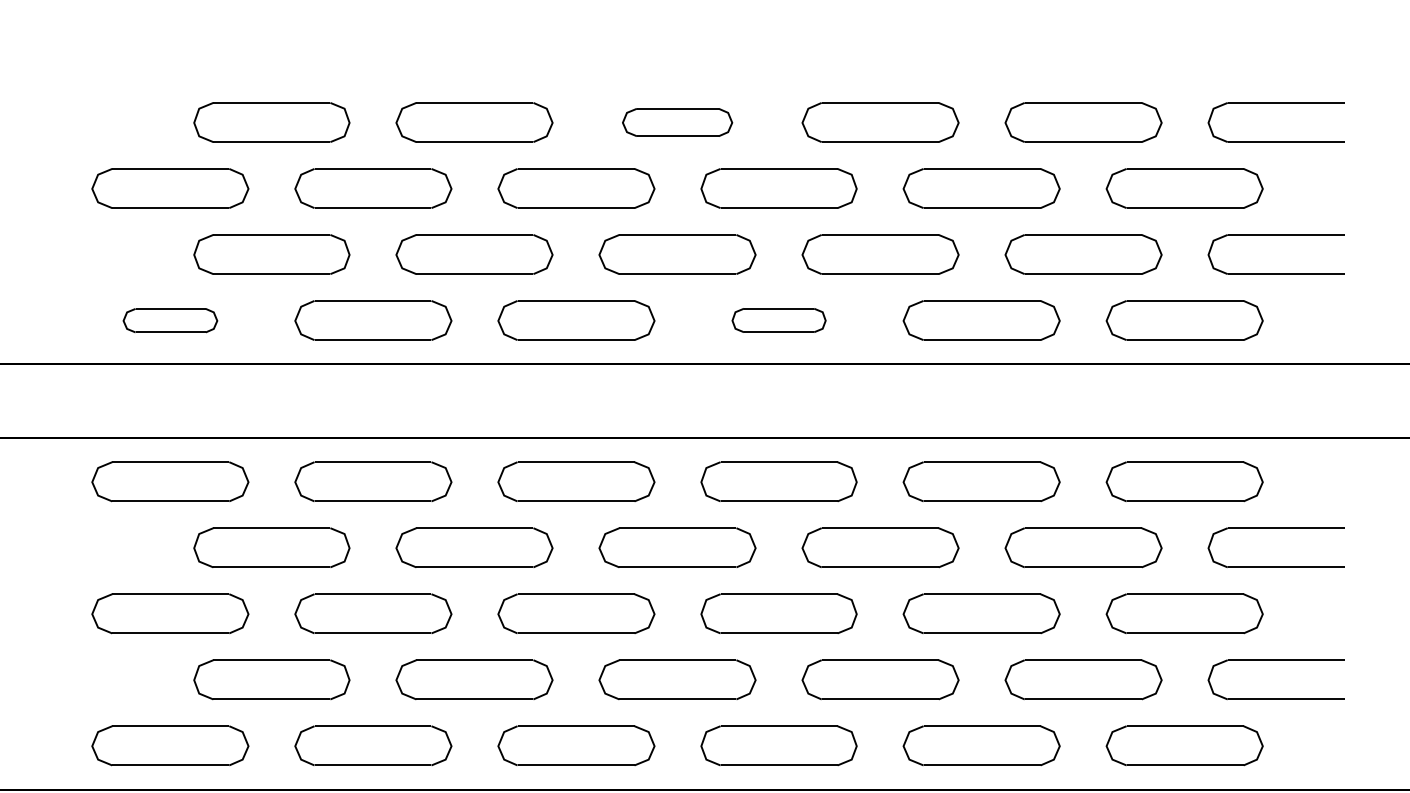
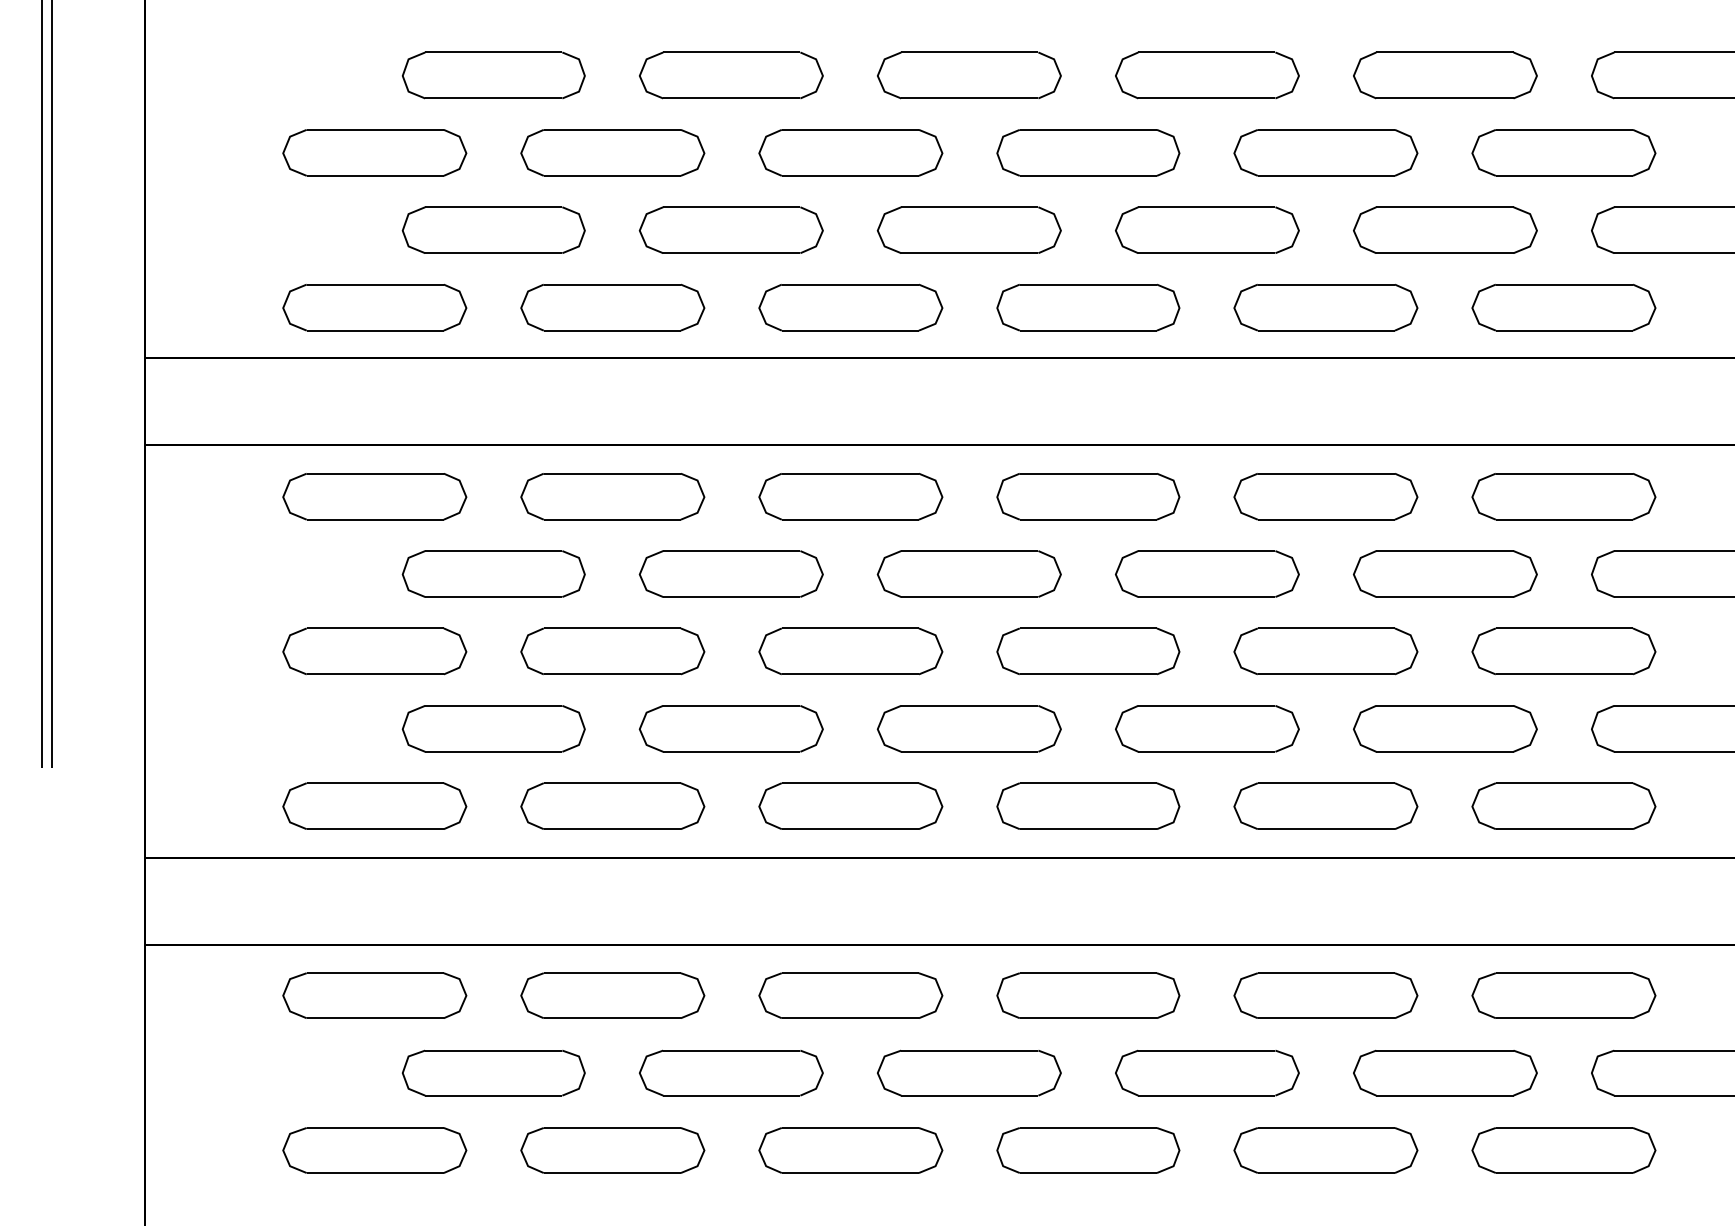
part: (677, 122) -> (969, 75), size x1.43
part: (170, 320) -> (374, 307), size x1.67
part: (779, 320) -> (1088, 307), size x1.67

